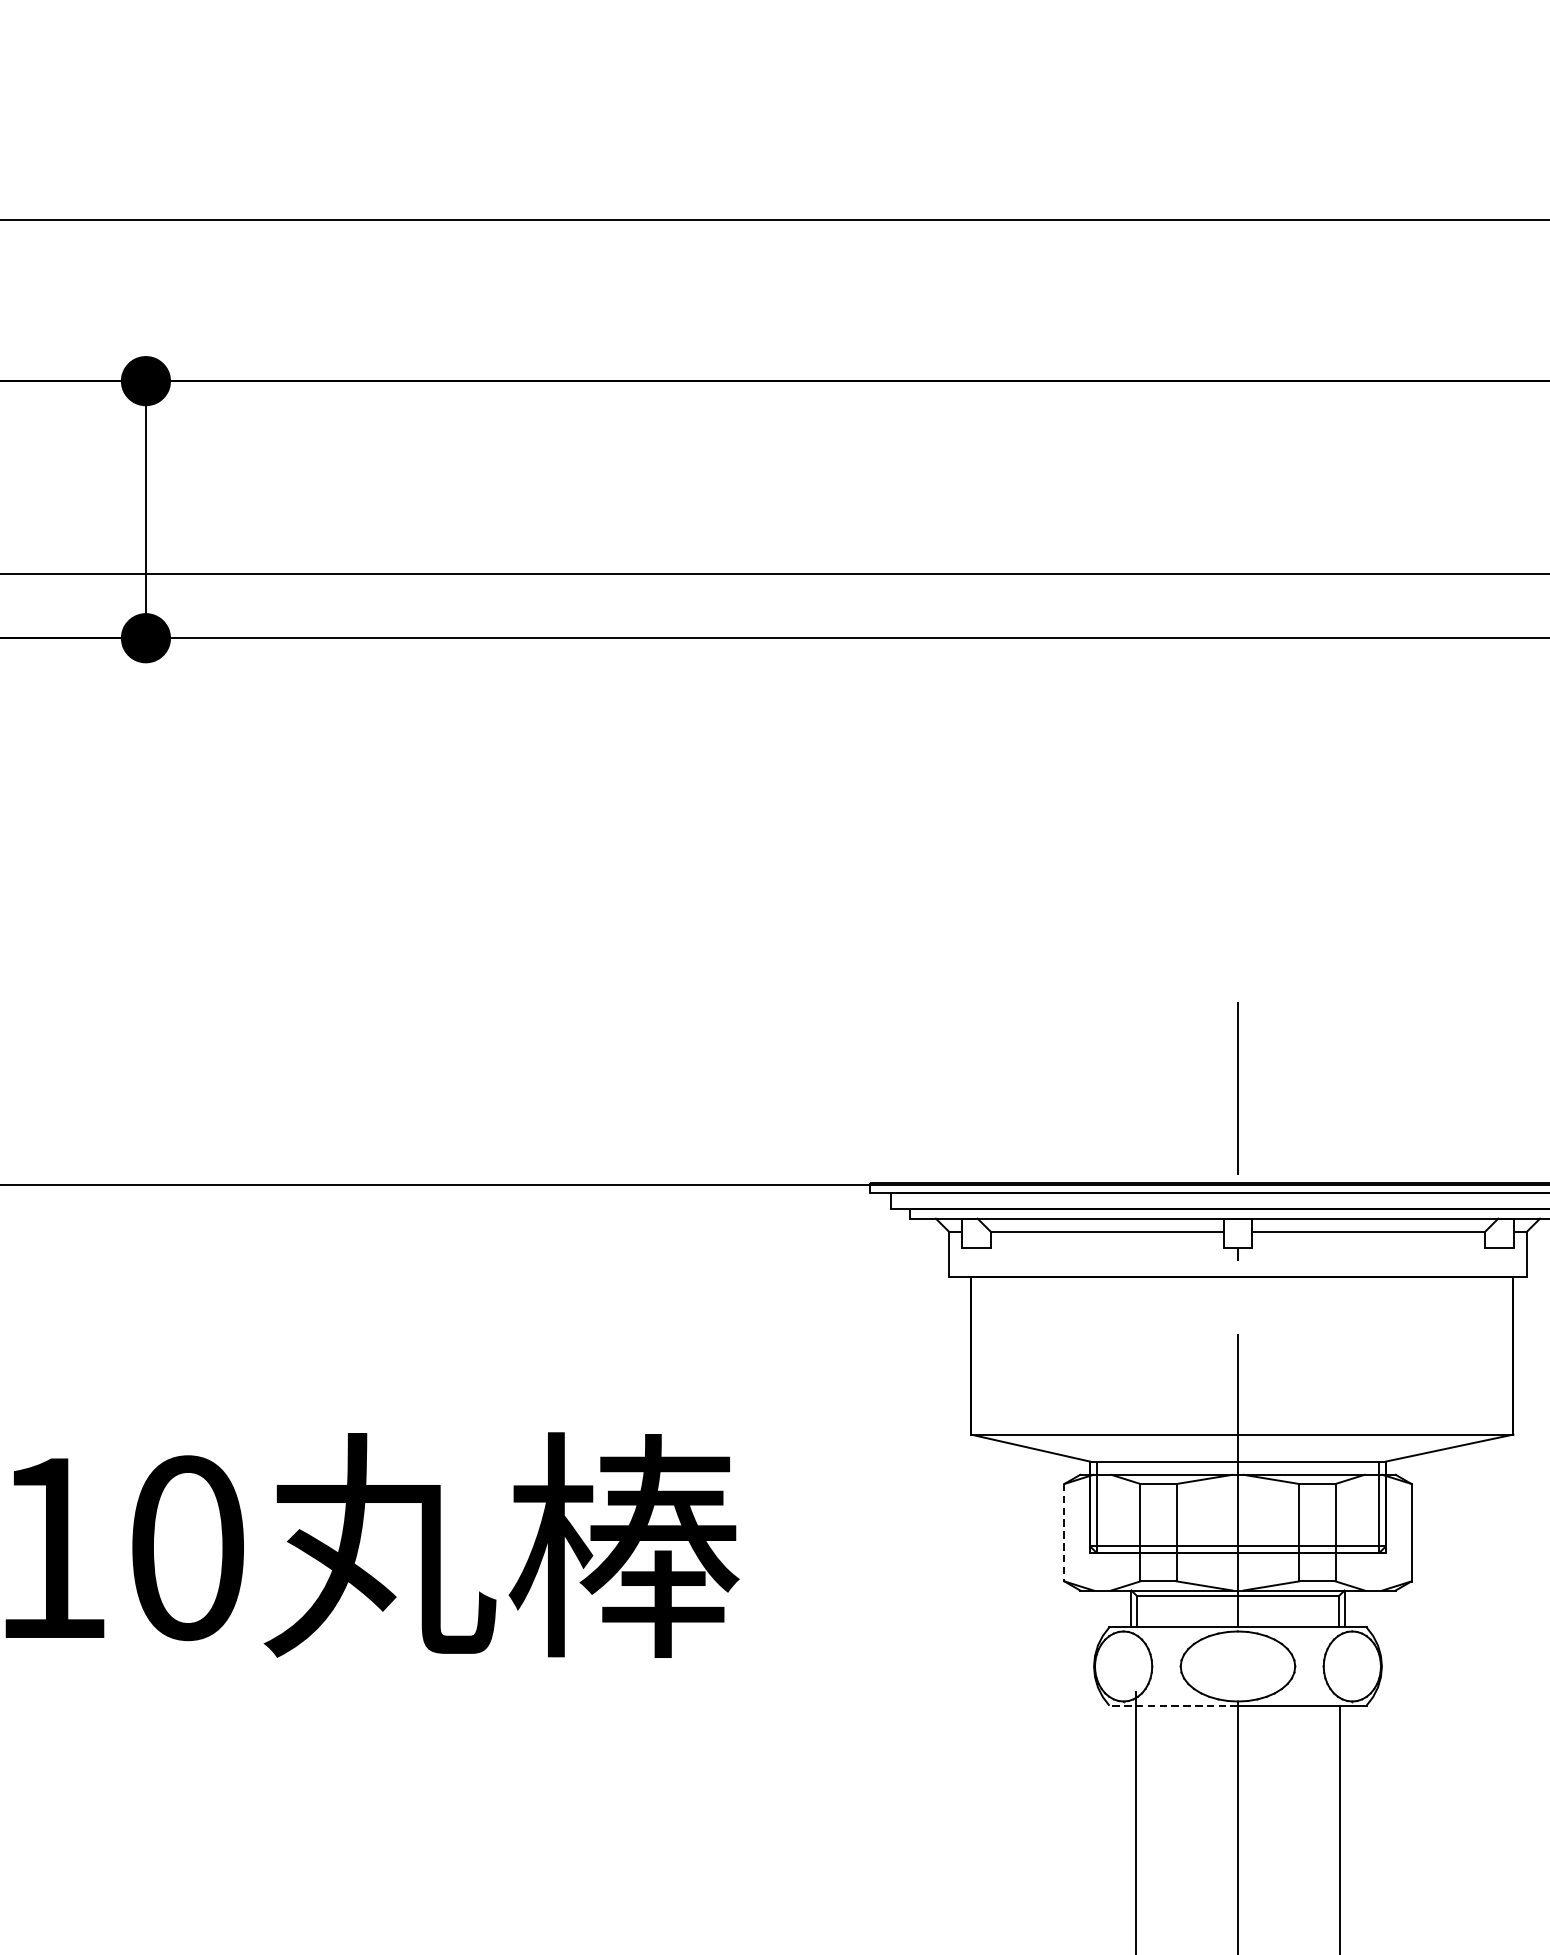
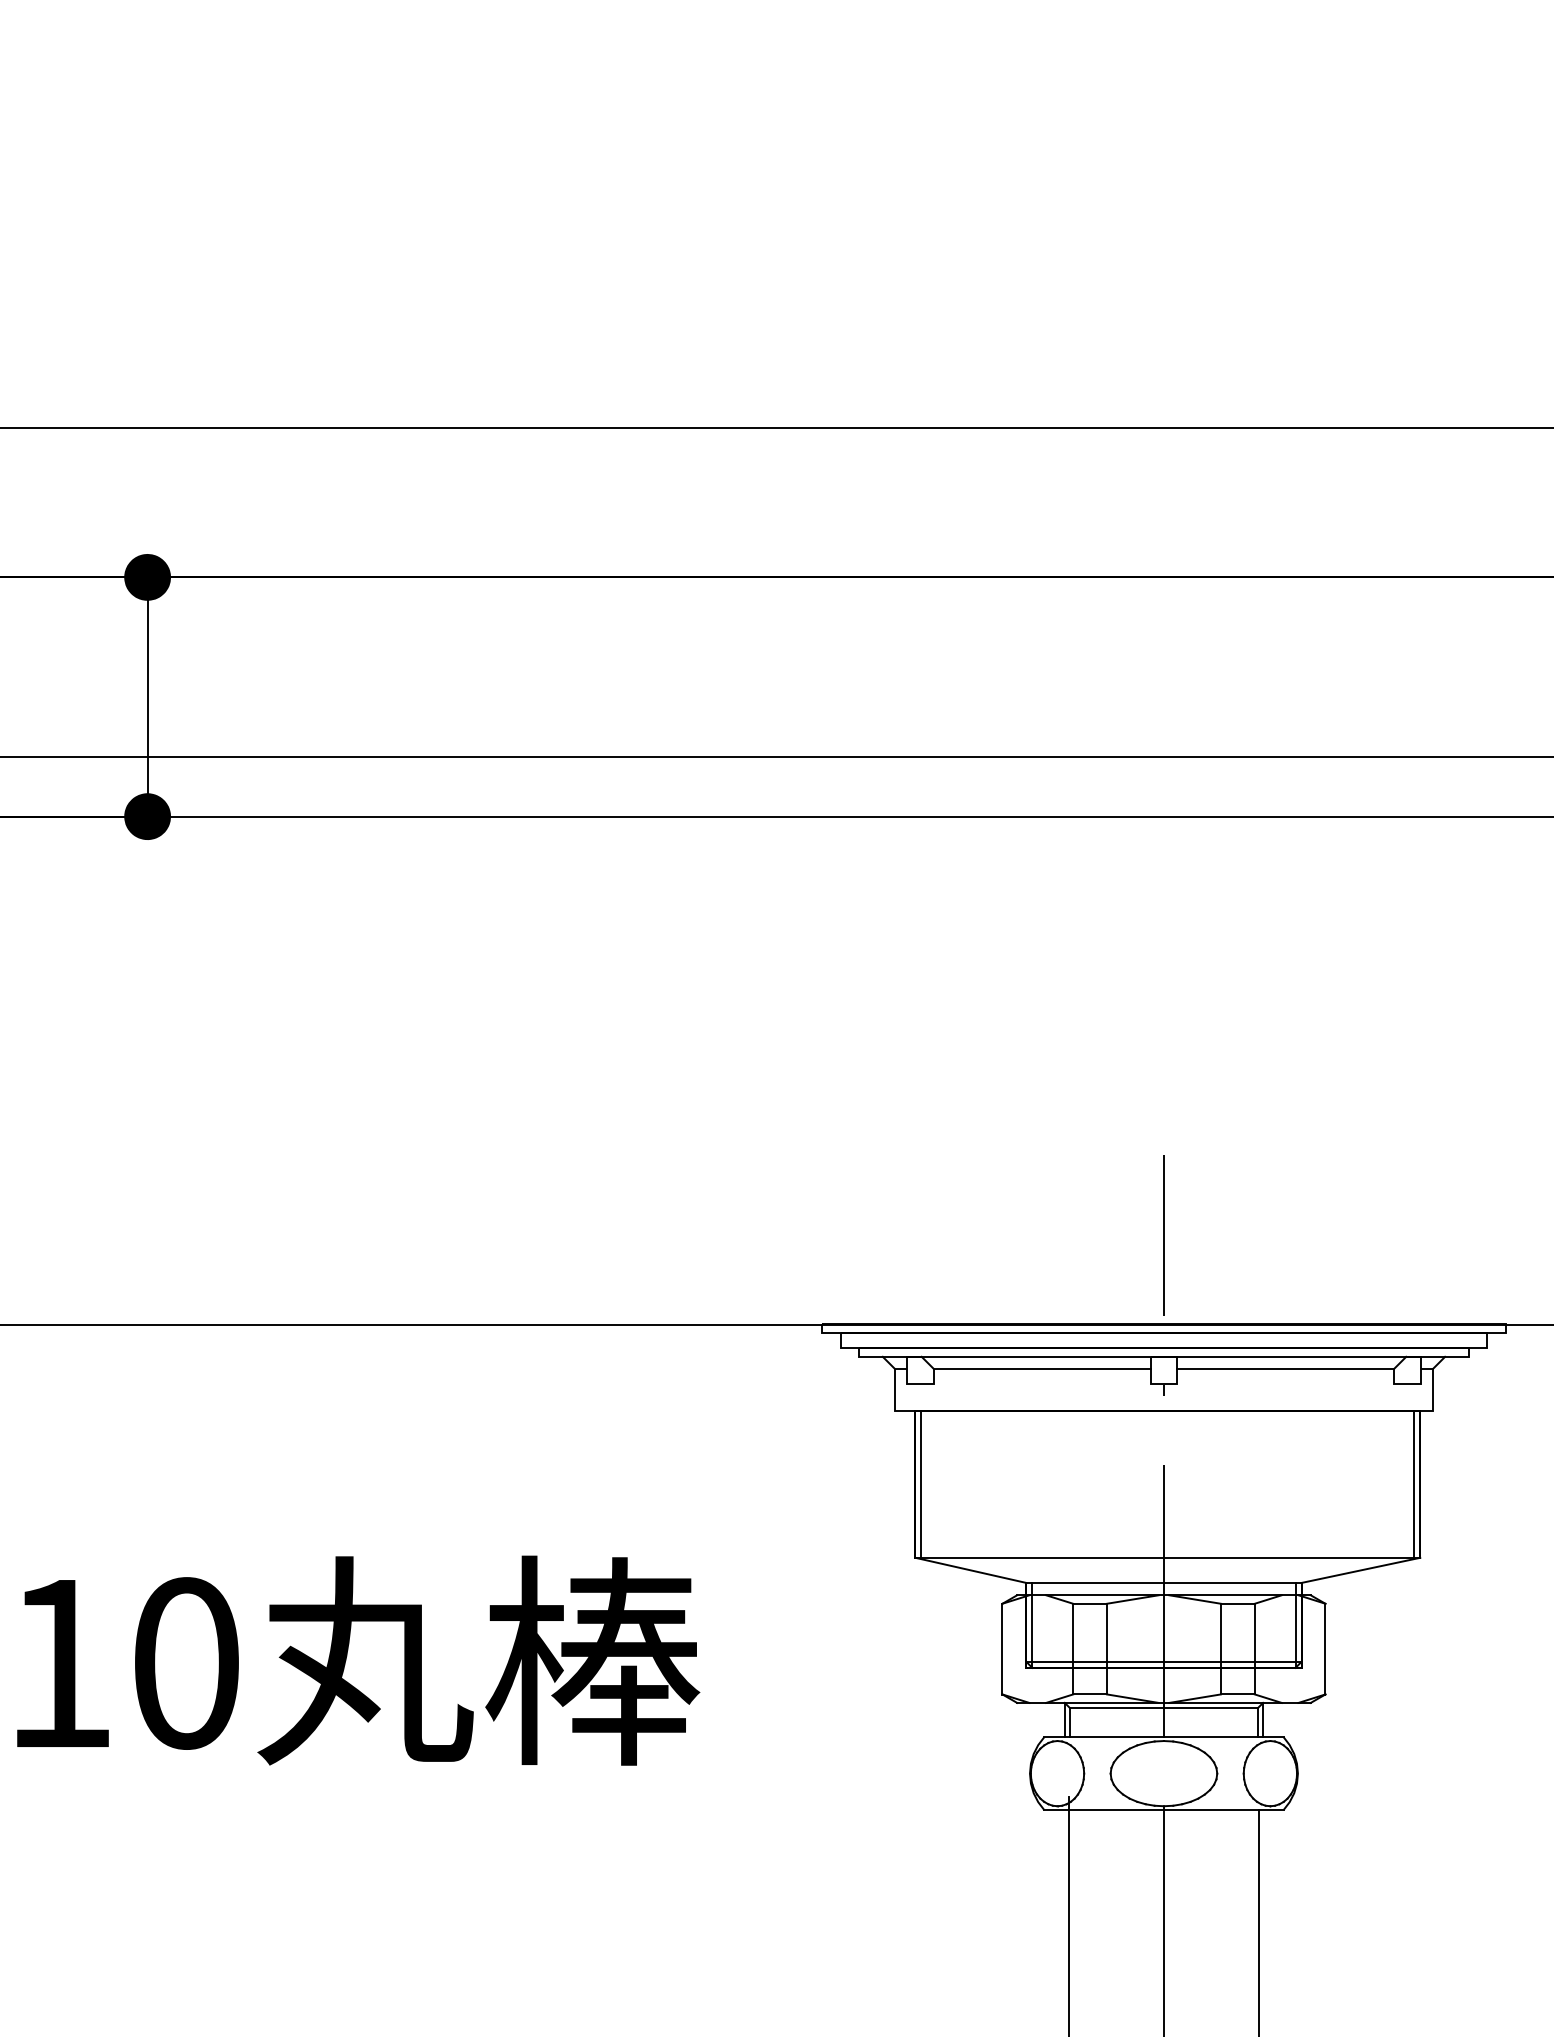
line: (977, 1354) -> (921, 1483), added
line: (1507, 1354) -> (1414, 1483), added
line: (1064, 1533) -> (1002, 1649), dashed -> solid
line: (1174, 1706) -> (1104, 1810), dashed -> solid

